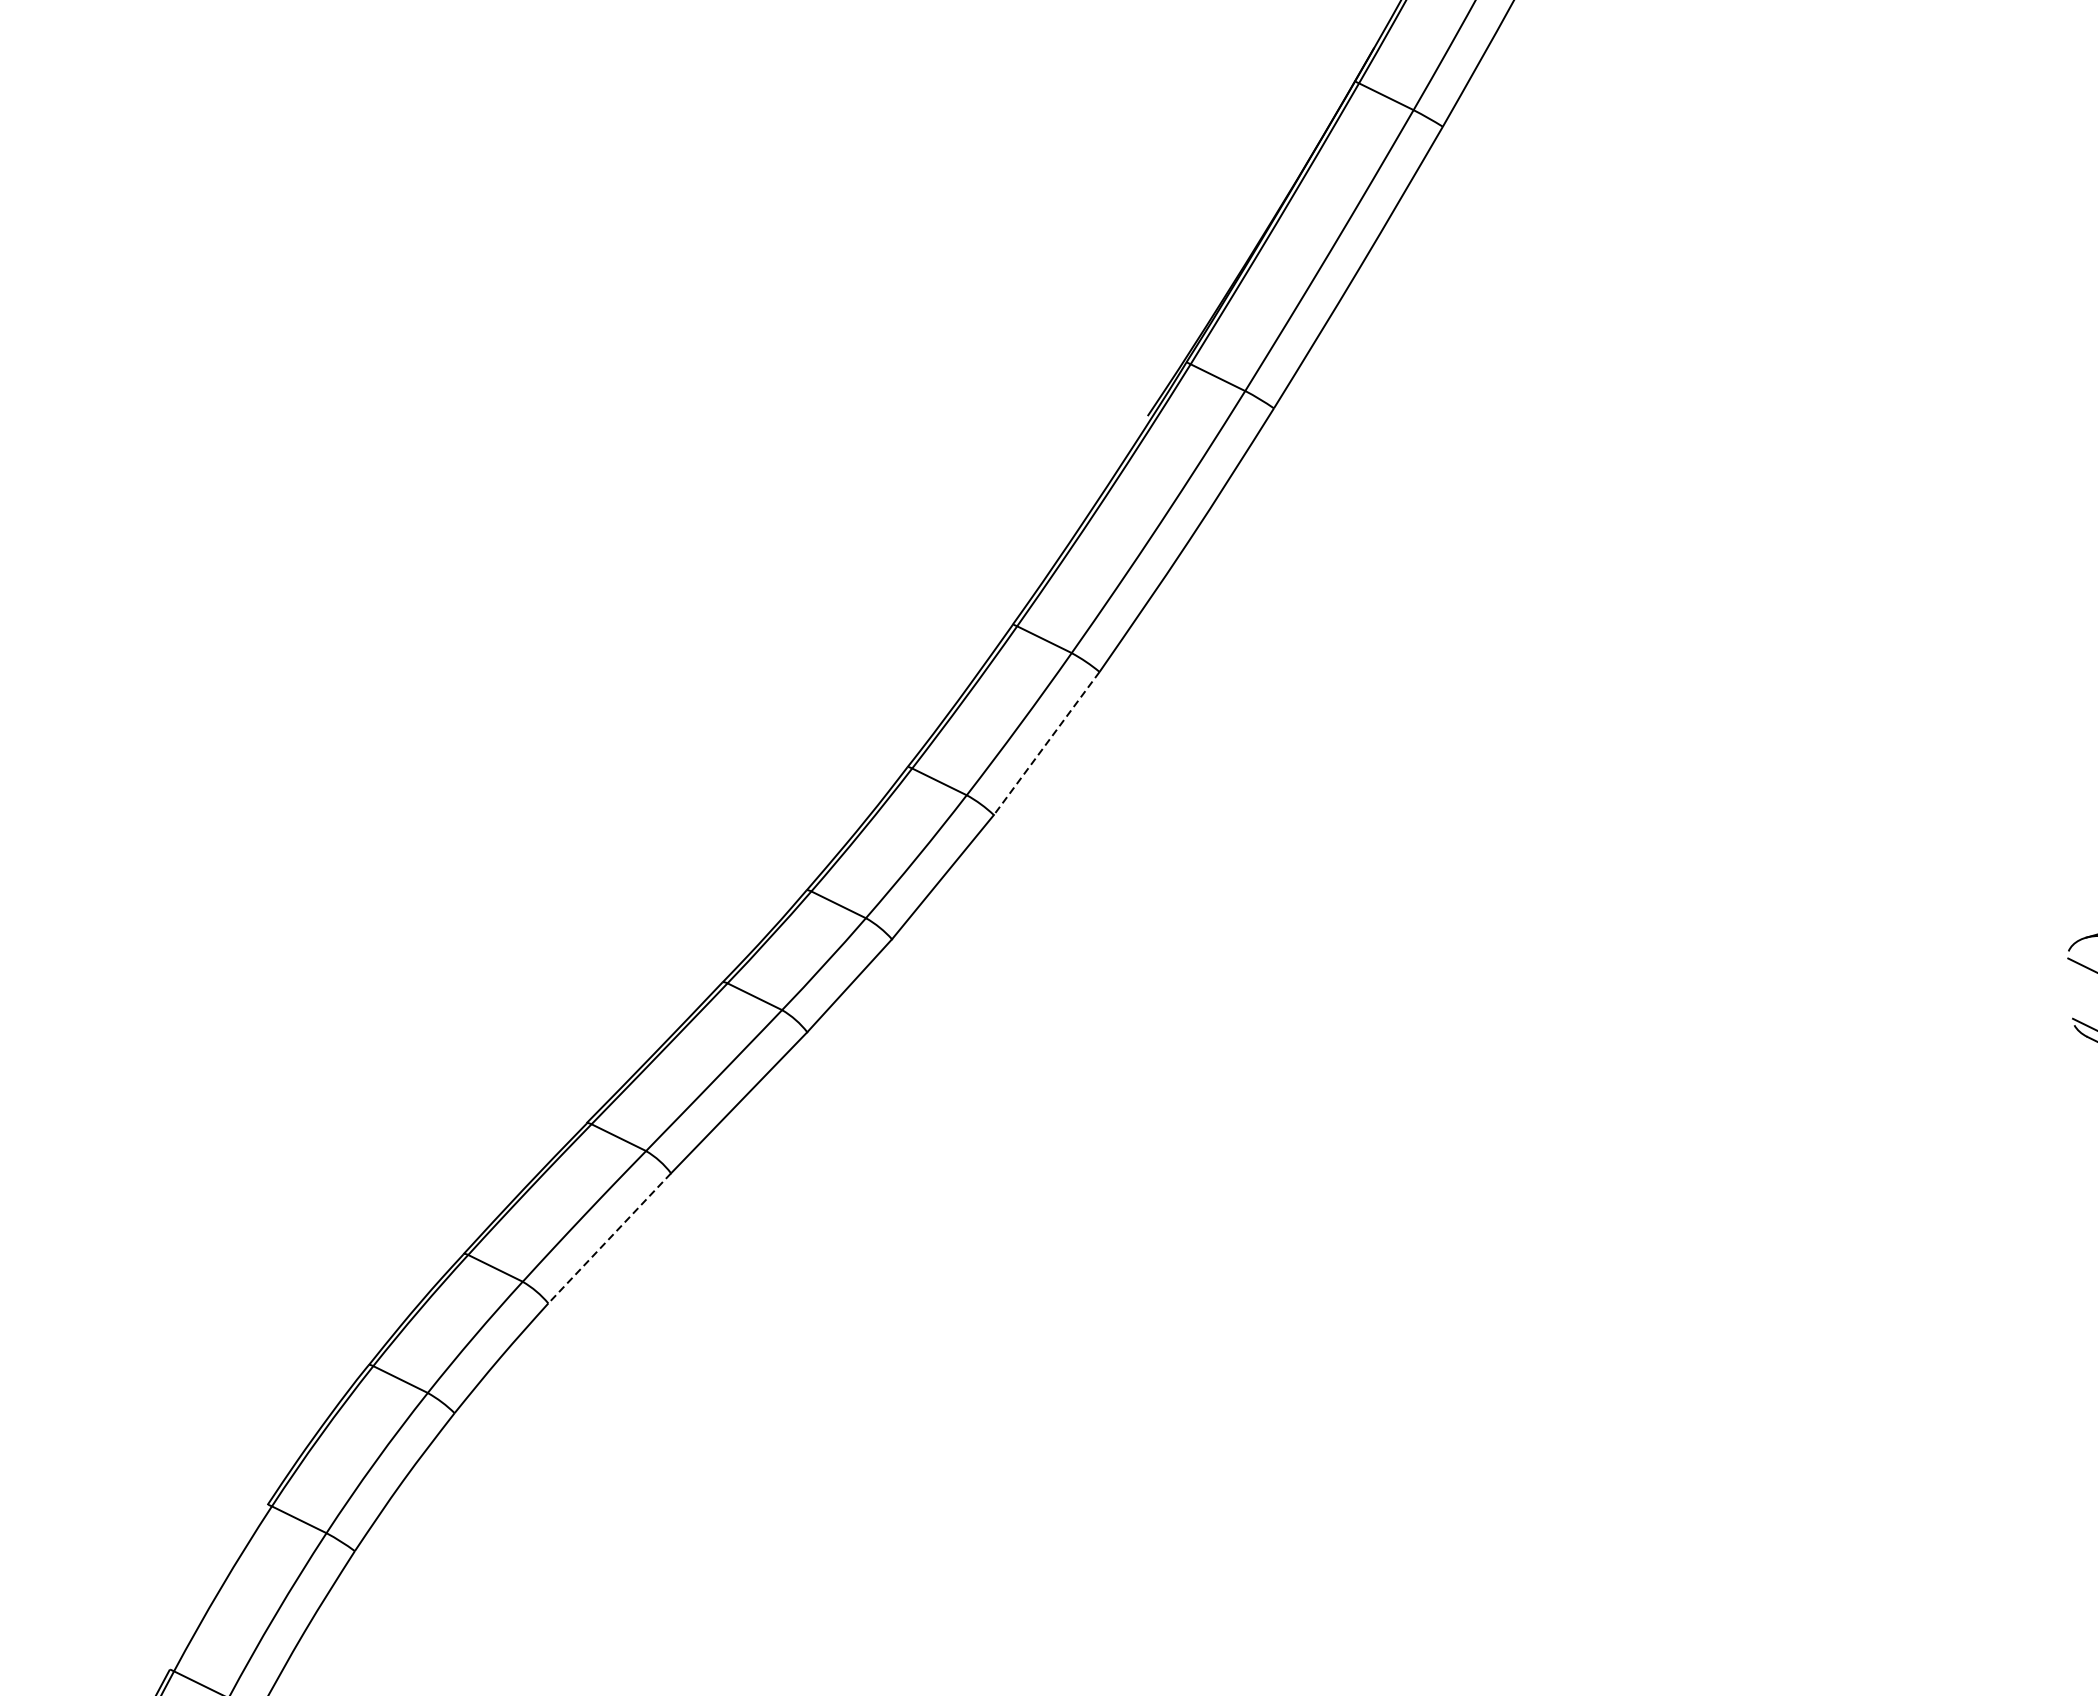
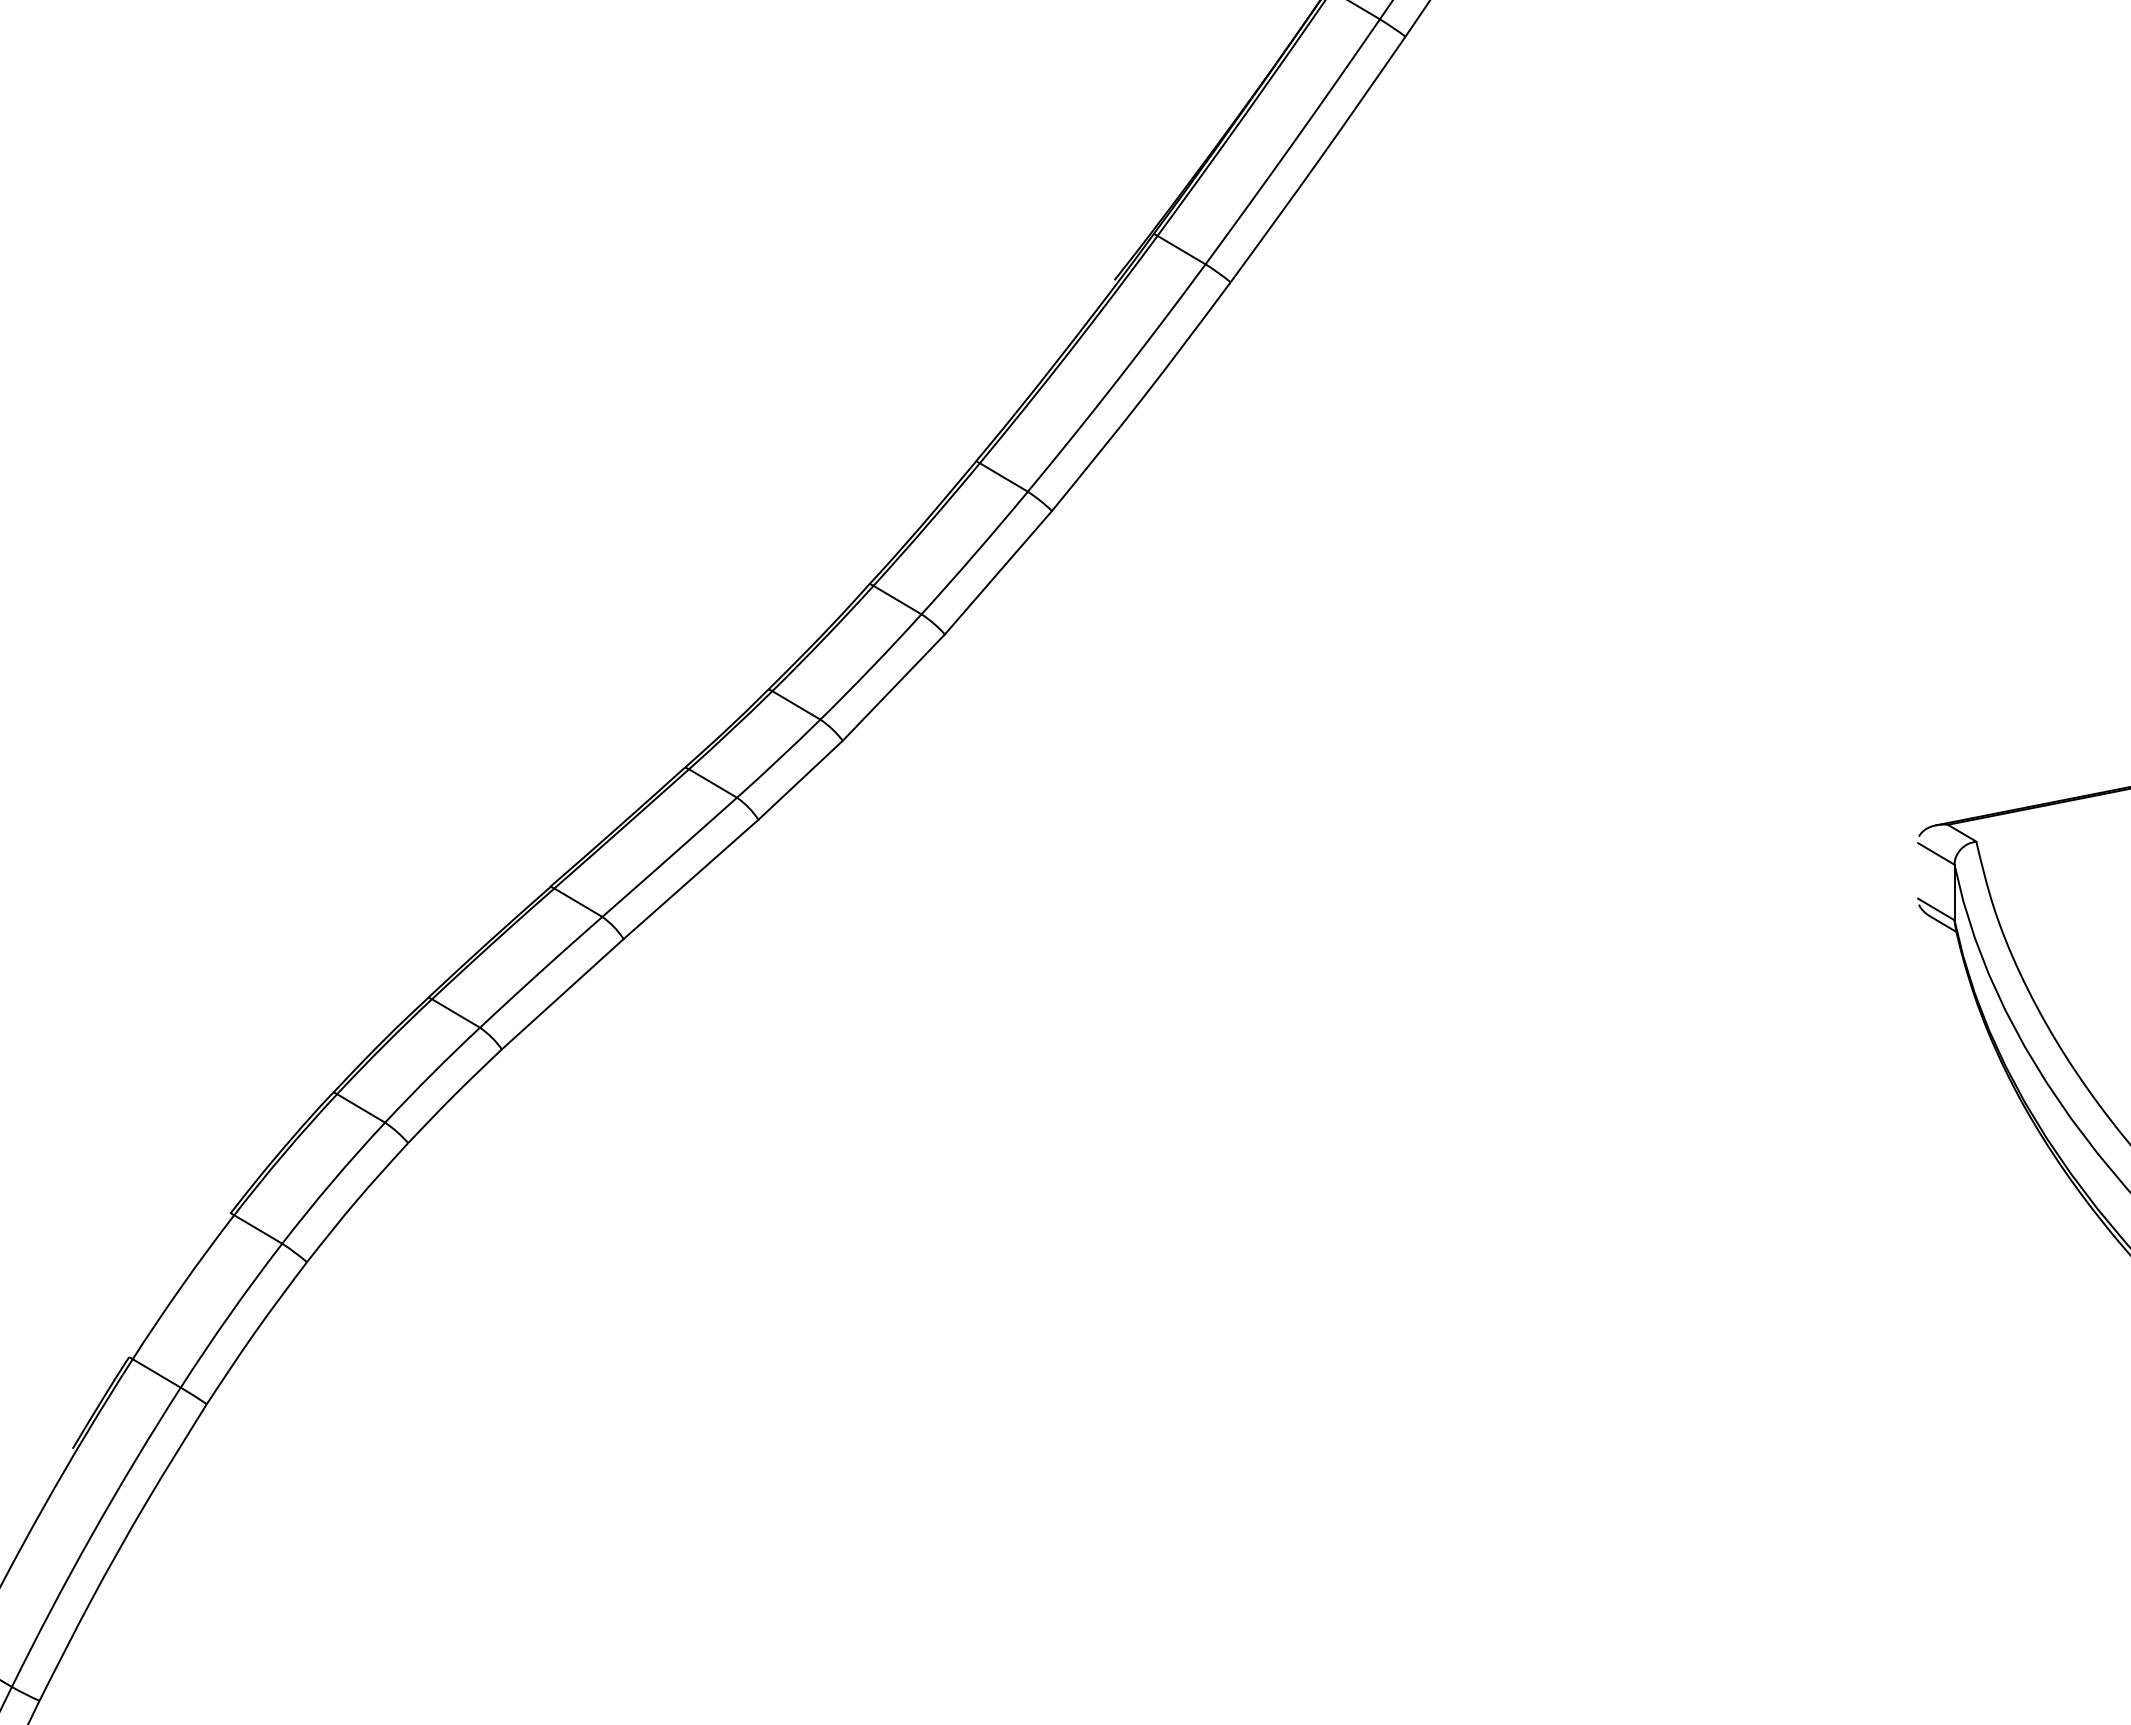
line: (1046, 743) -> (998, 572), dashed -> solid
line: (609, 1238) -> (562, 994), dashed -> solid

